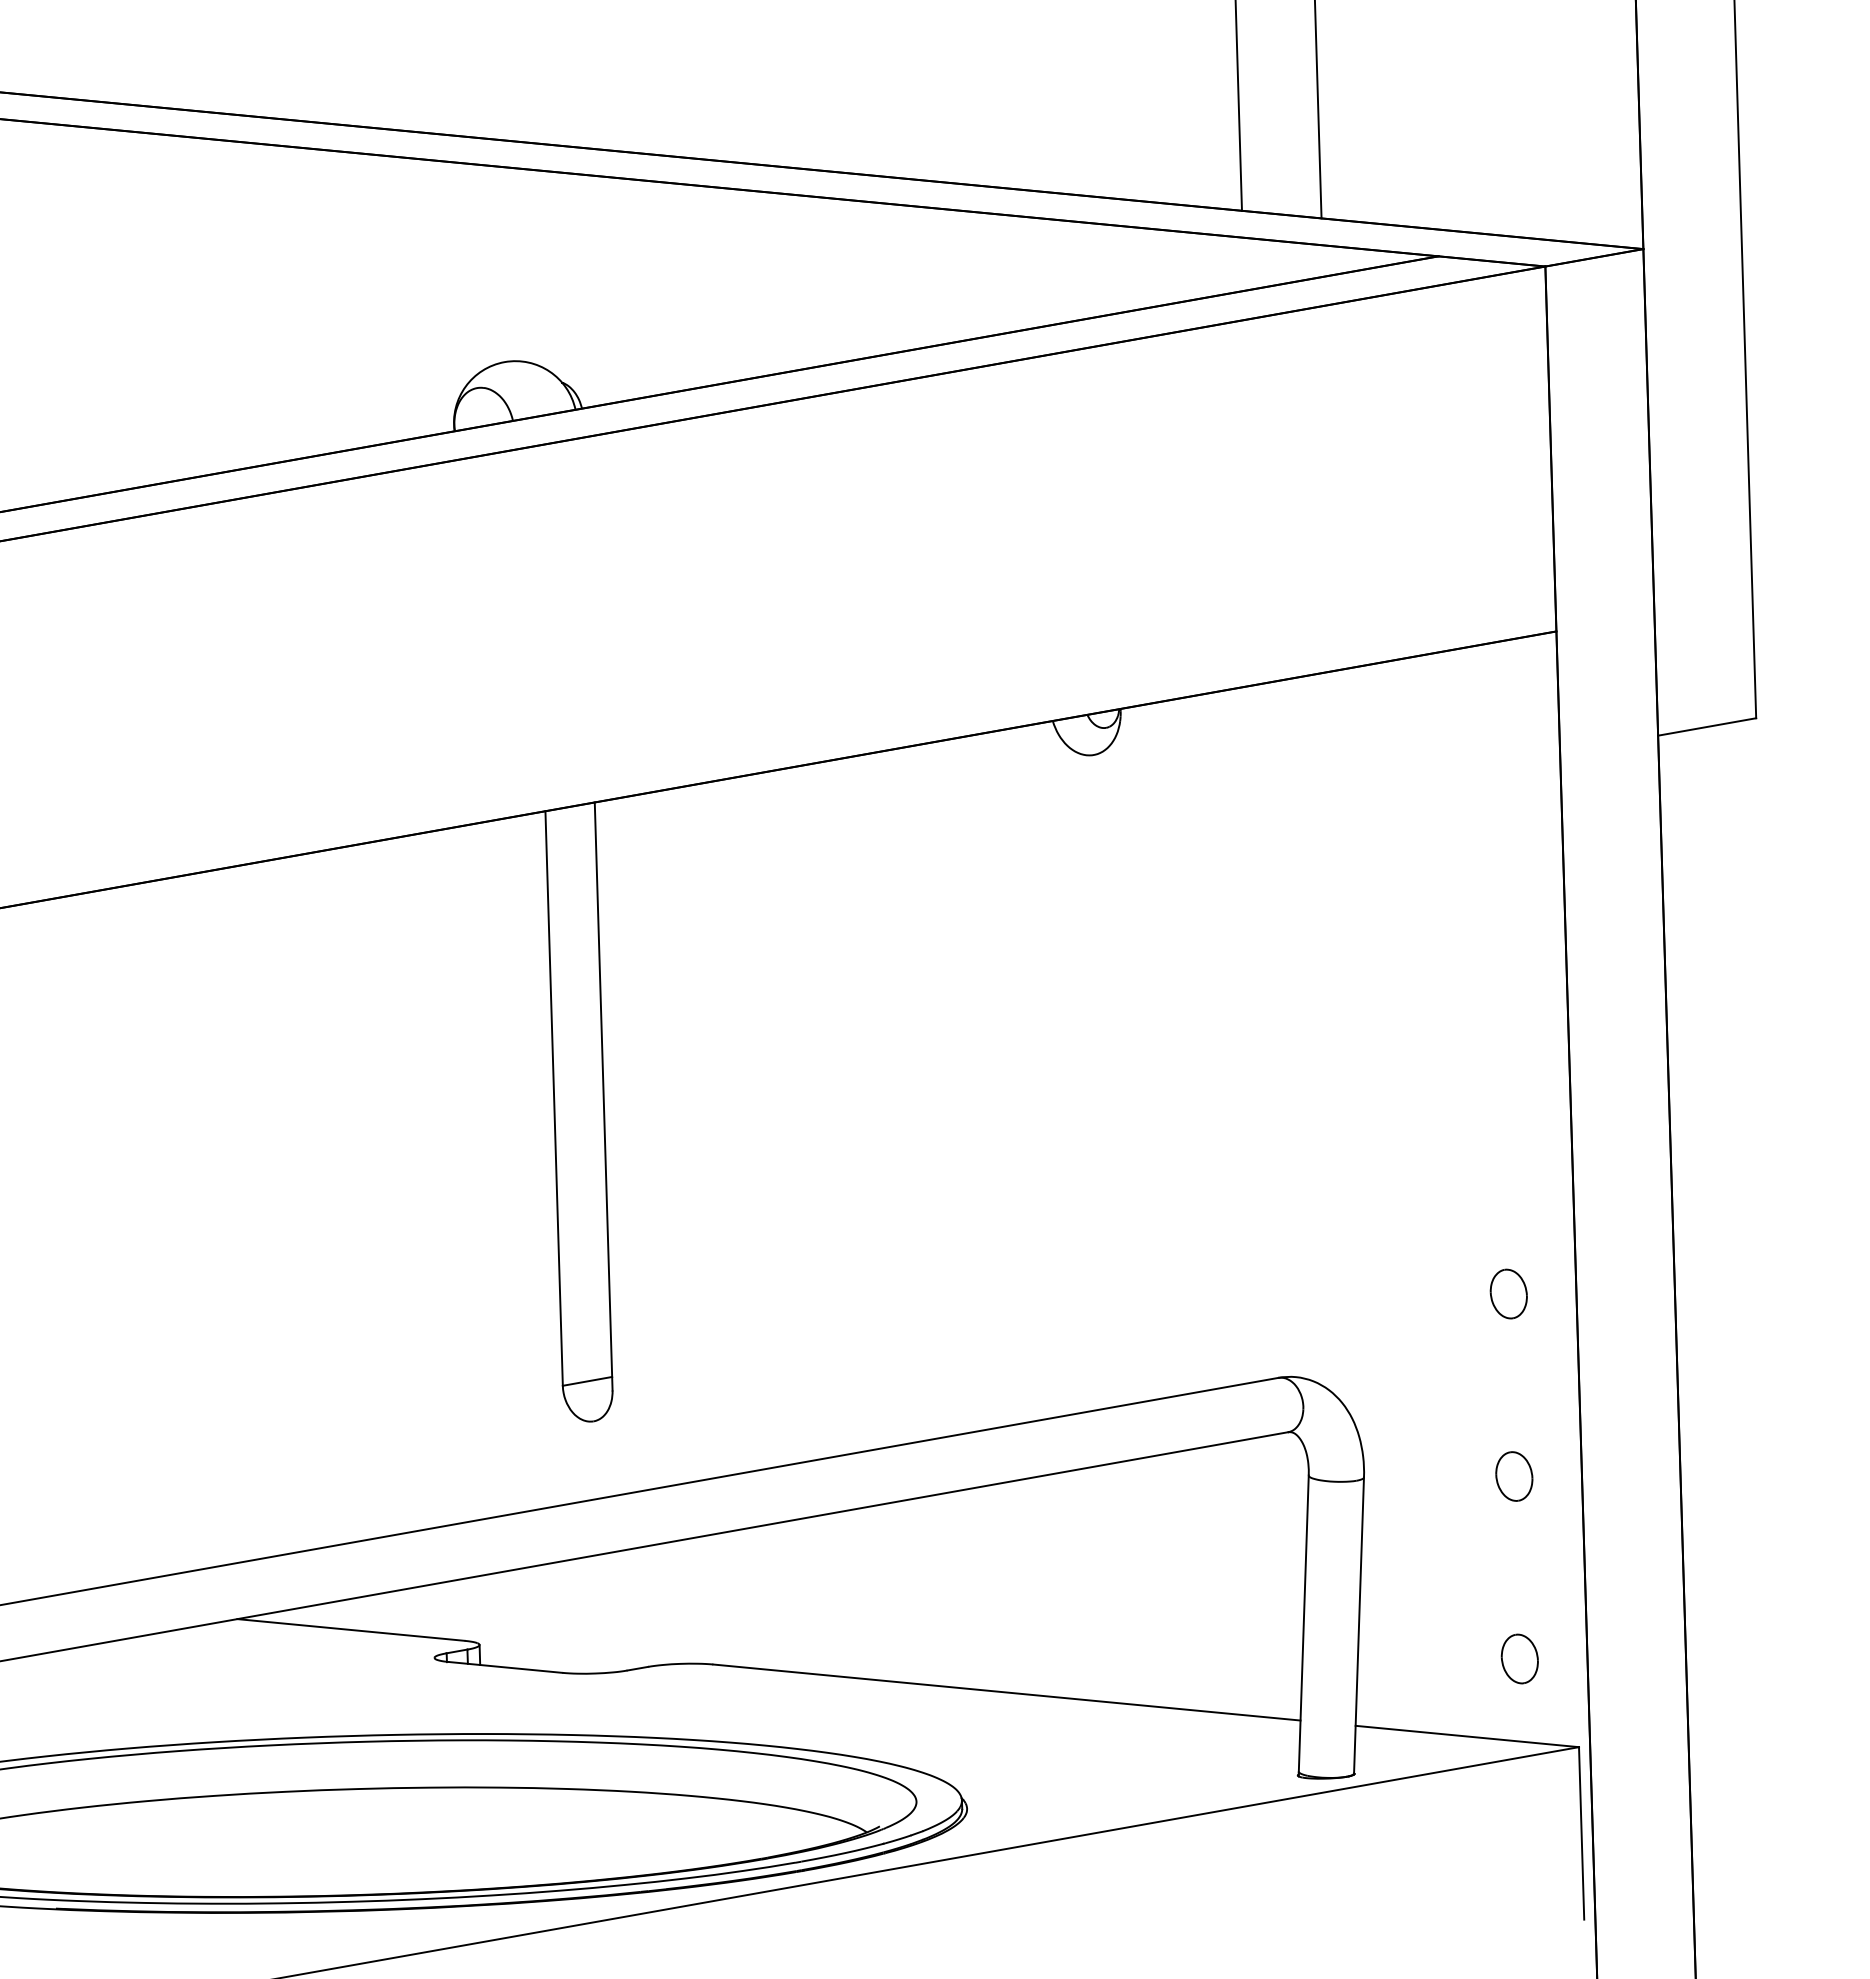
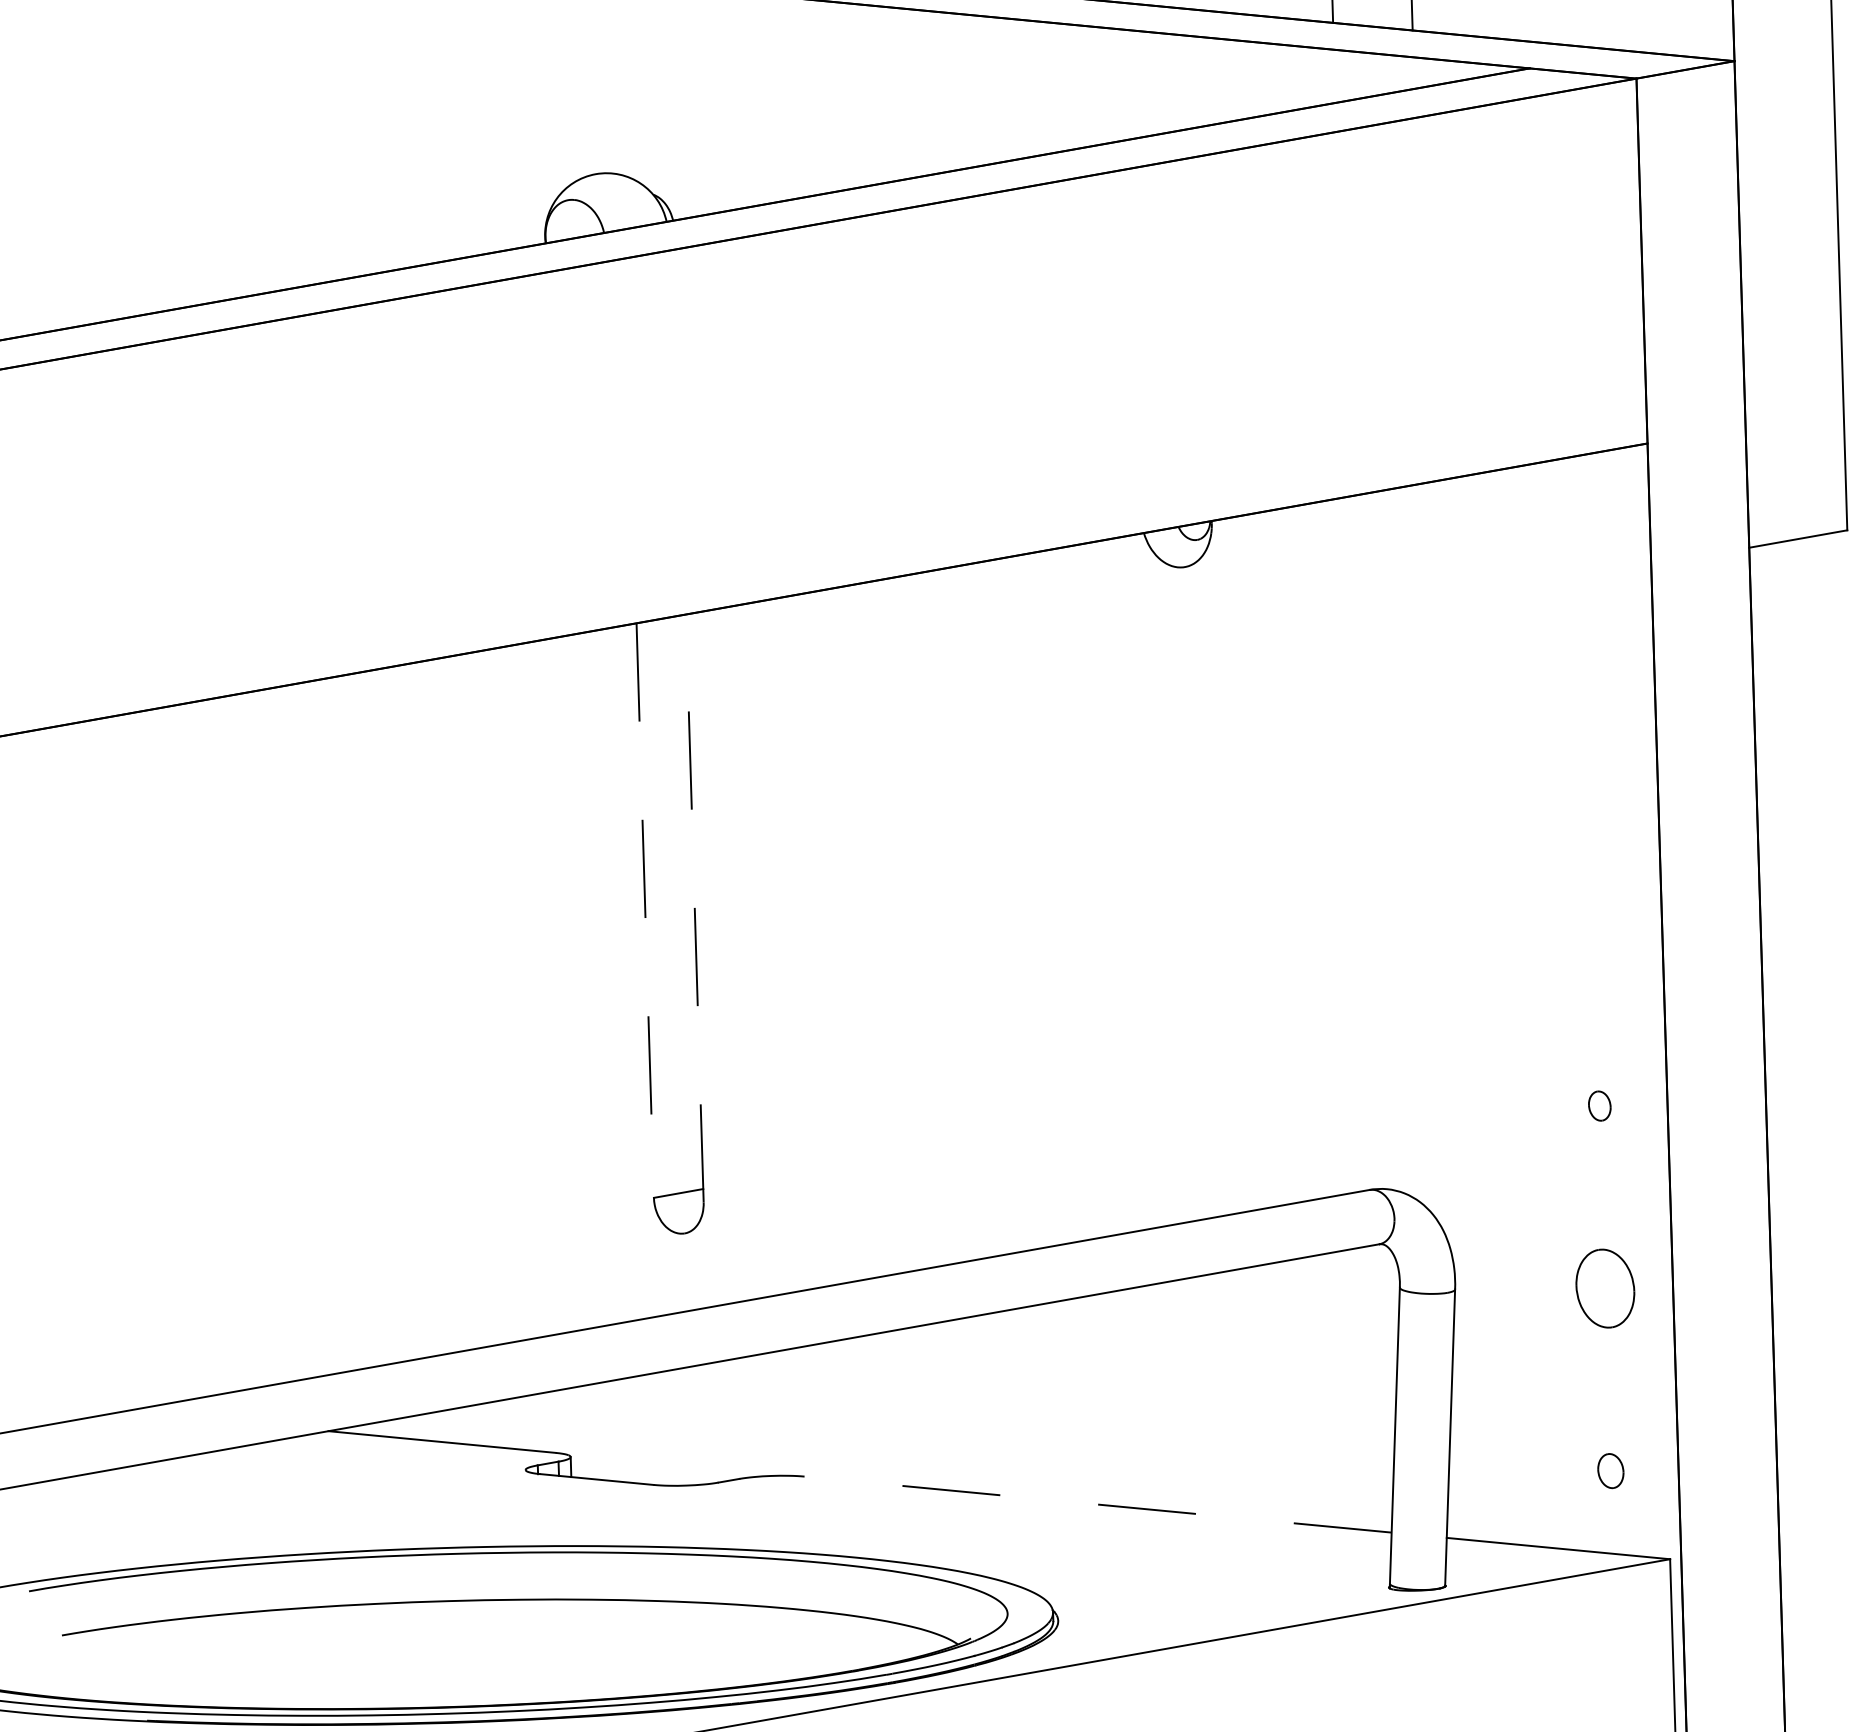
line: (603, 1096) -> (694, 908), solid -> dashed
line: (554, 1099) -> (645, 911), solid -> dashed
part: (1508, 1293) -> (1599, 1105), size x0.6
part: (1514, 1476) -> (1605, 1288), size x1.6
part: (1519, 1658) -> (1610, 1470), size x0.7
line: (1006, 1692) -> (1097, 1504), solid -> dashed

